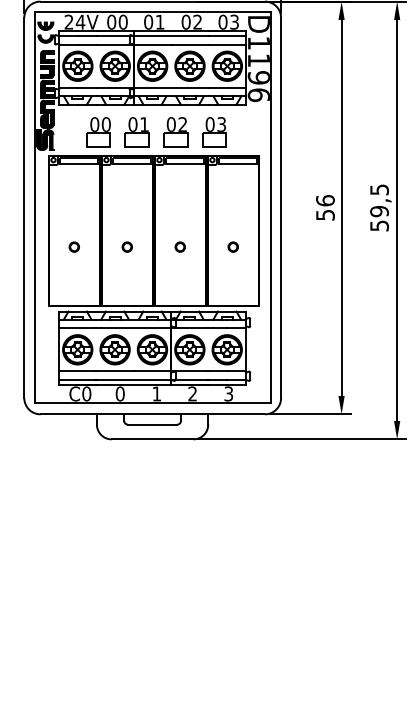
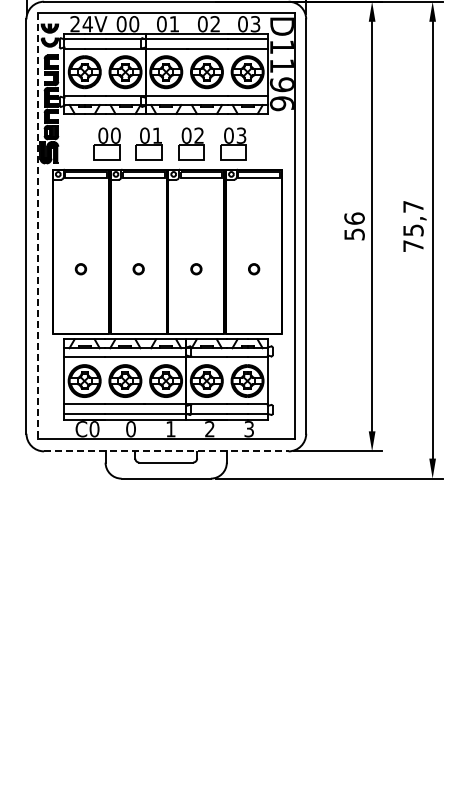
line: (34, 206) -> (37, 225), solid -> dashed
text: (379, 207) -> (413, 226), 59,5 -> 75,7
line: (152, 414) -> (166, 451), solid -> dashed

